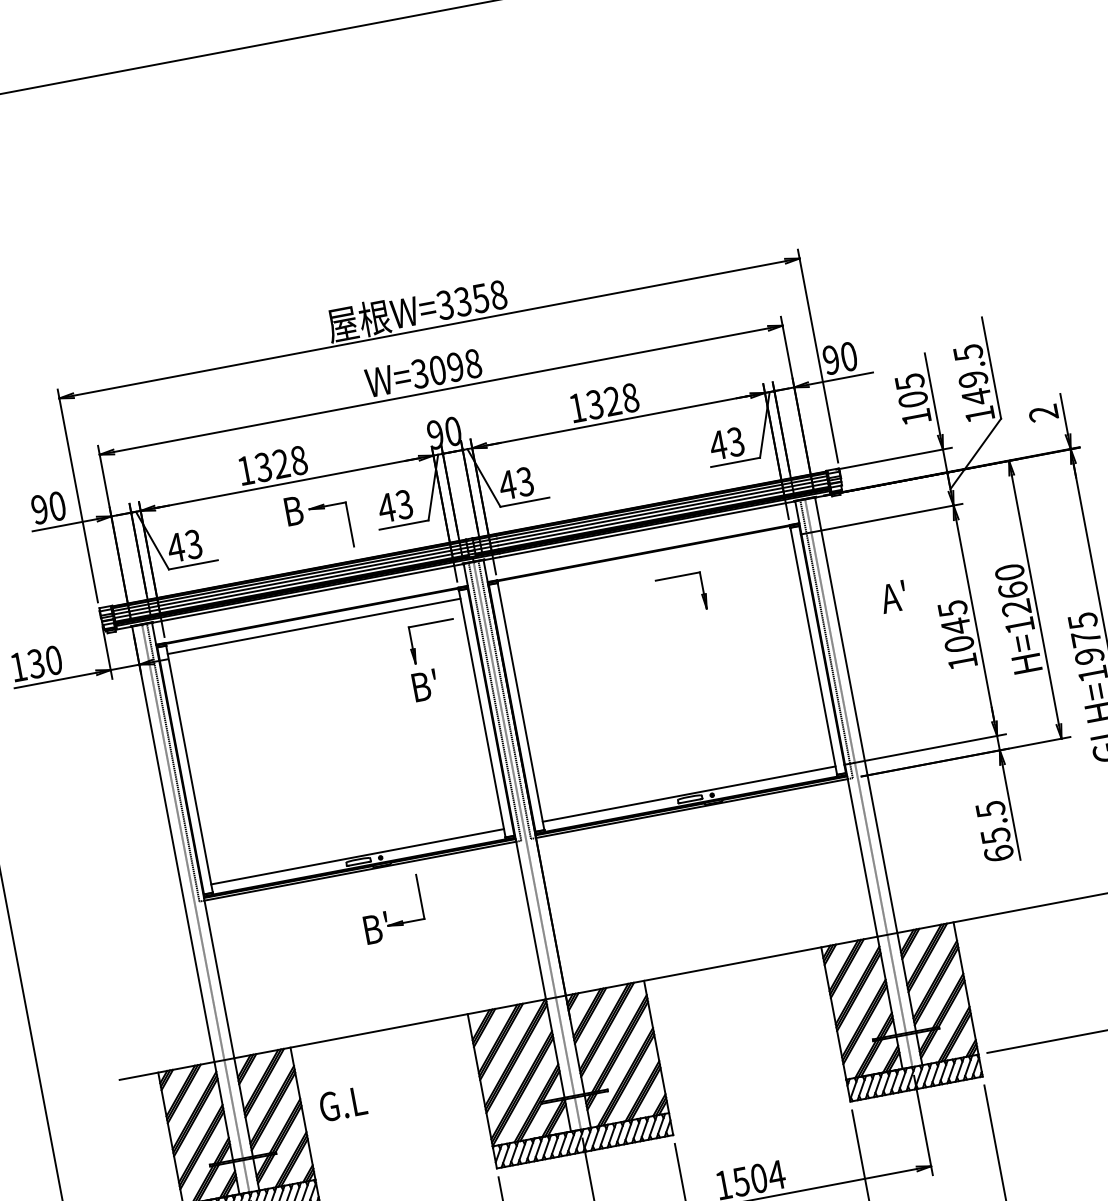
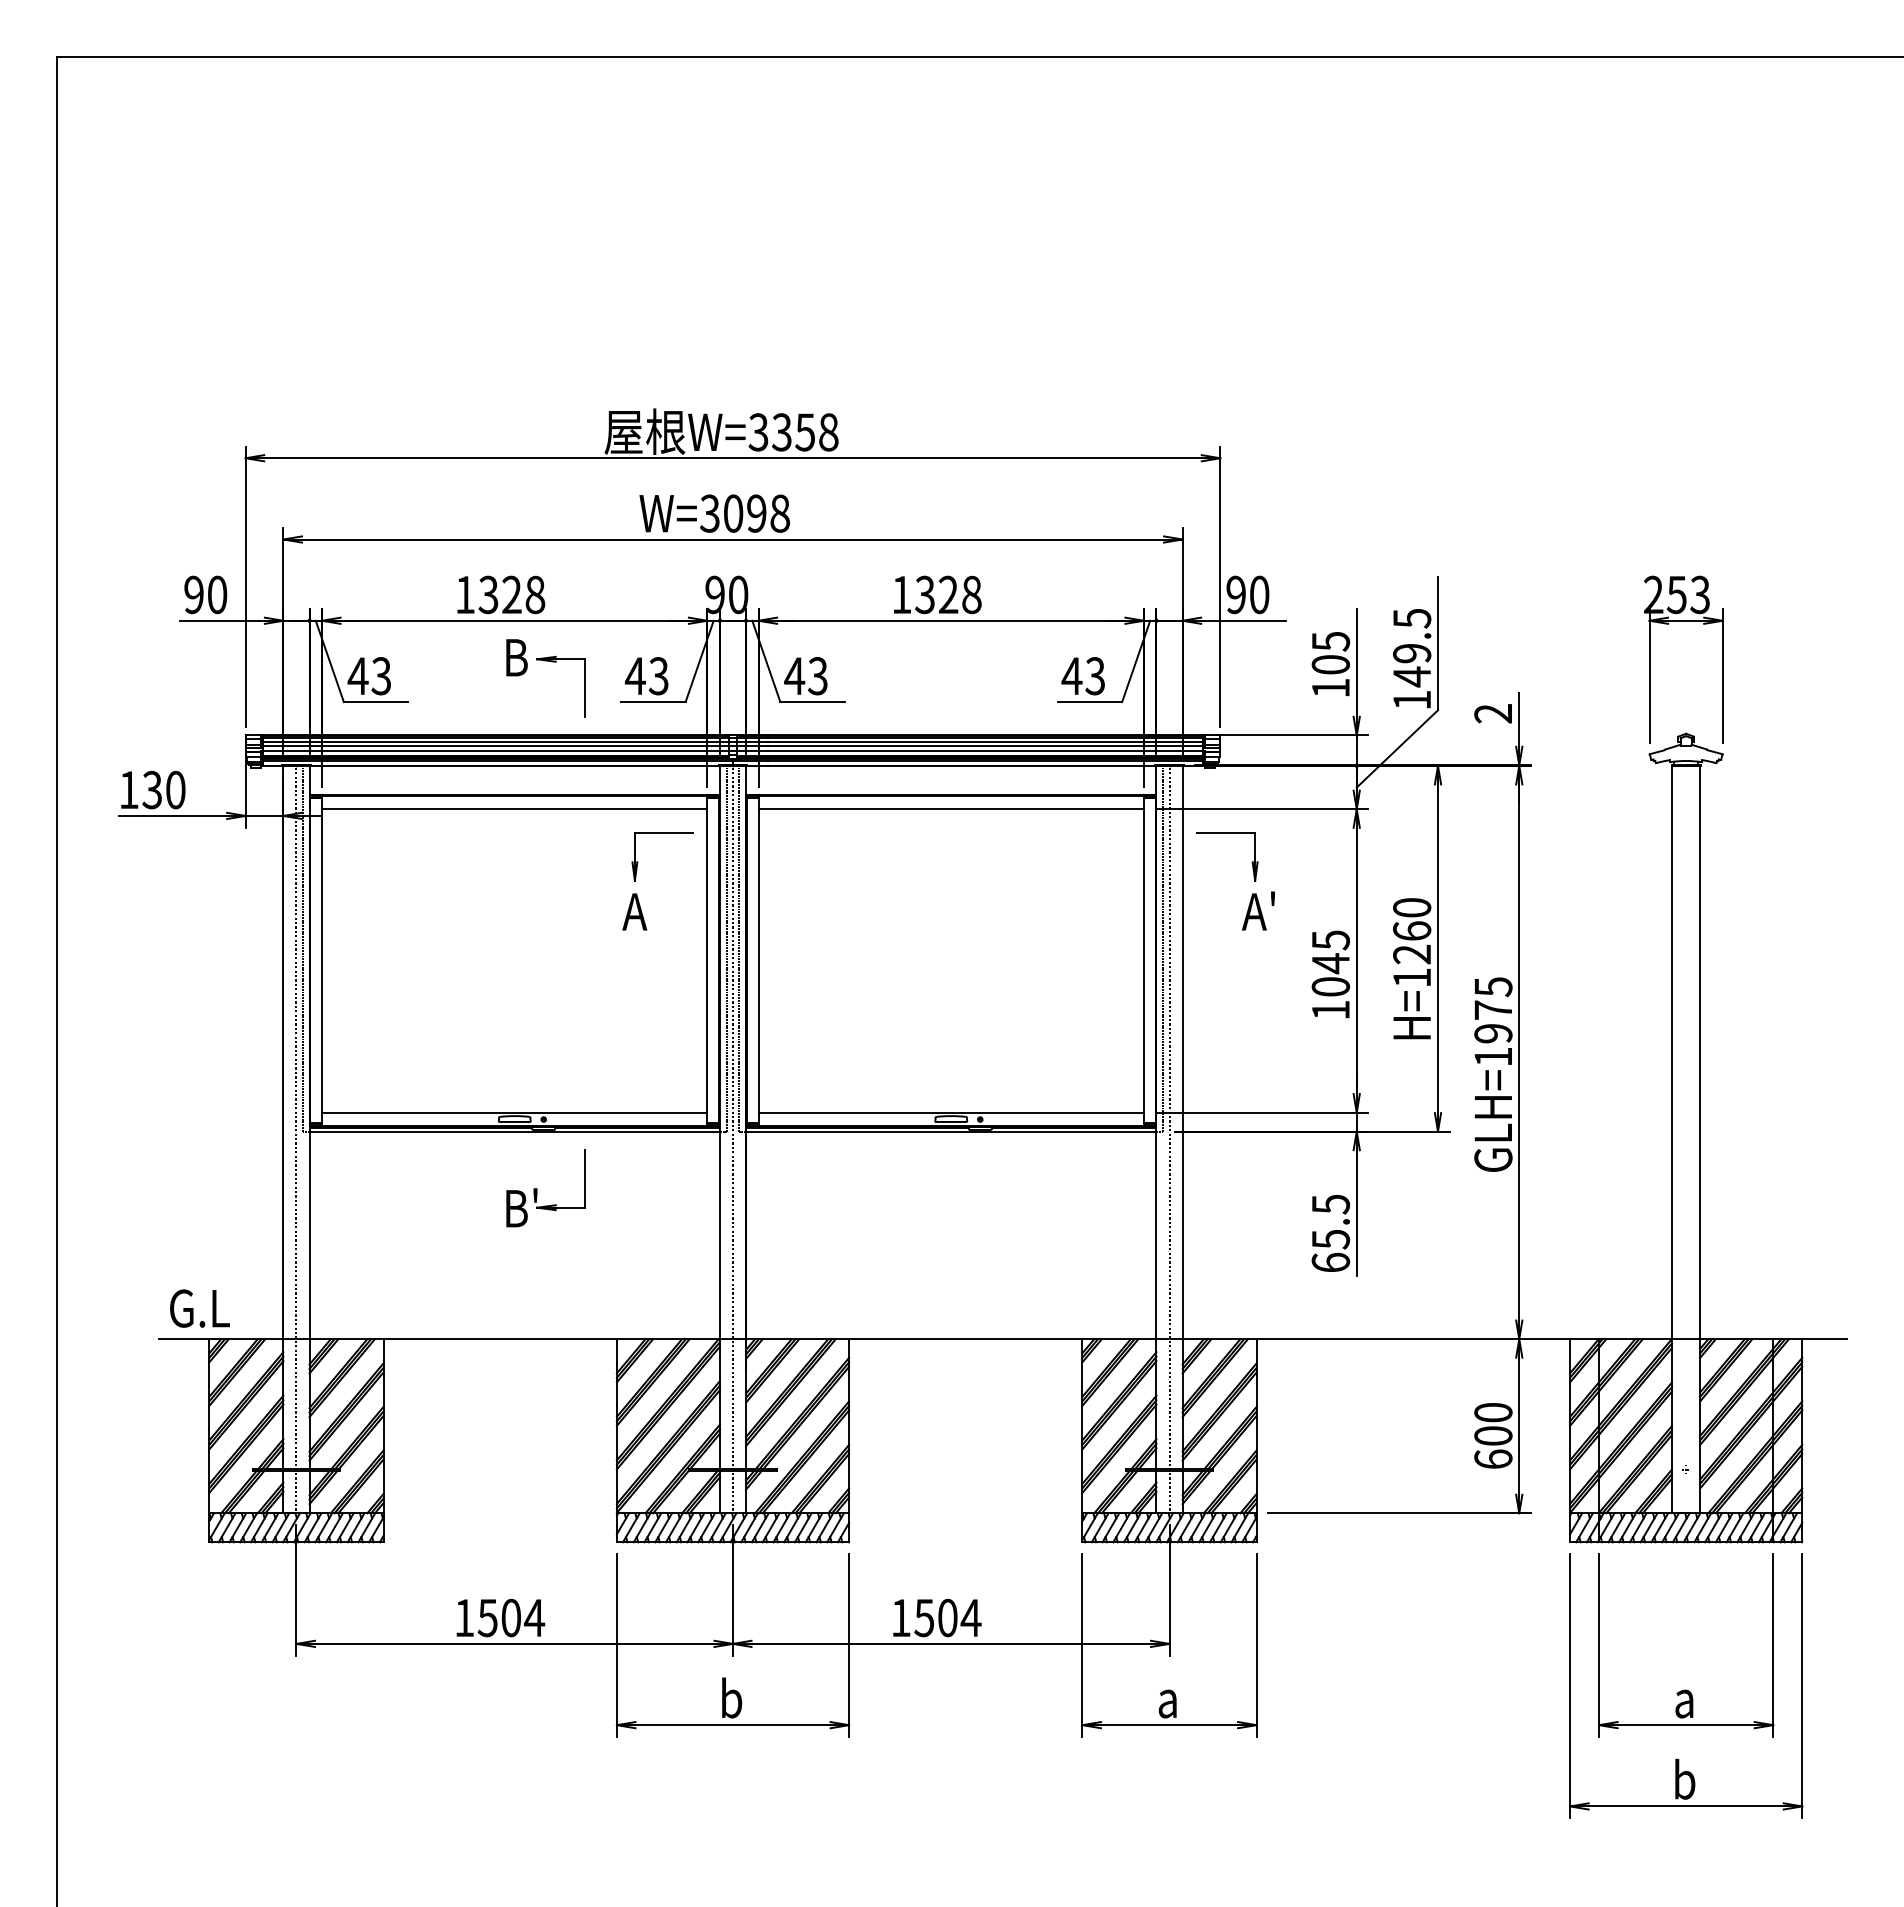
line: (645, 564) -> (950, 809), added
part: (678, 576) -> (1227, 833), moved
text: (423, 685) -> (639, 910), B' -> A
text: (342, 1104) -> (199, 1308), moved

